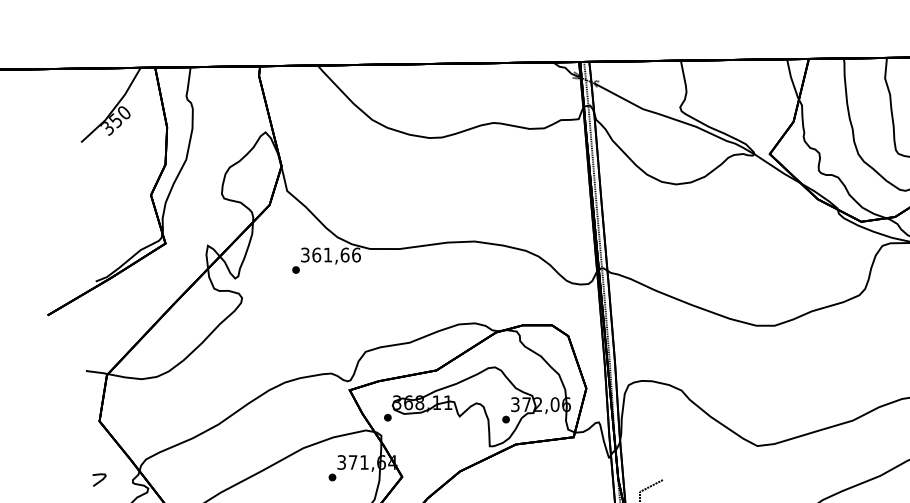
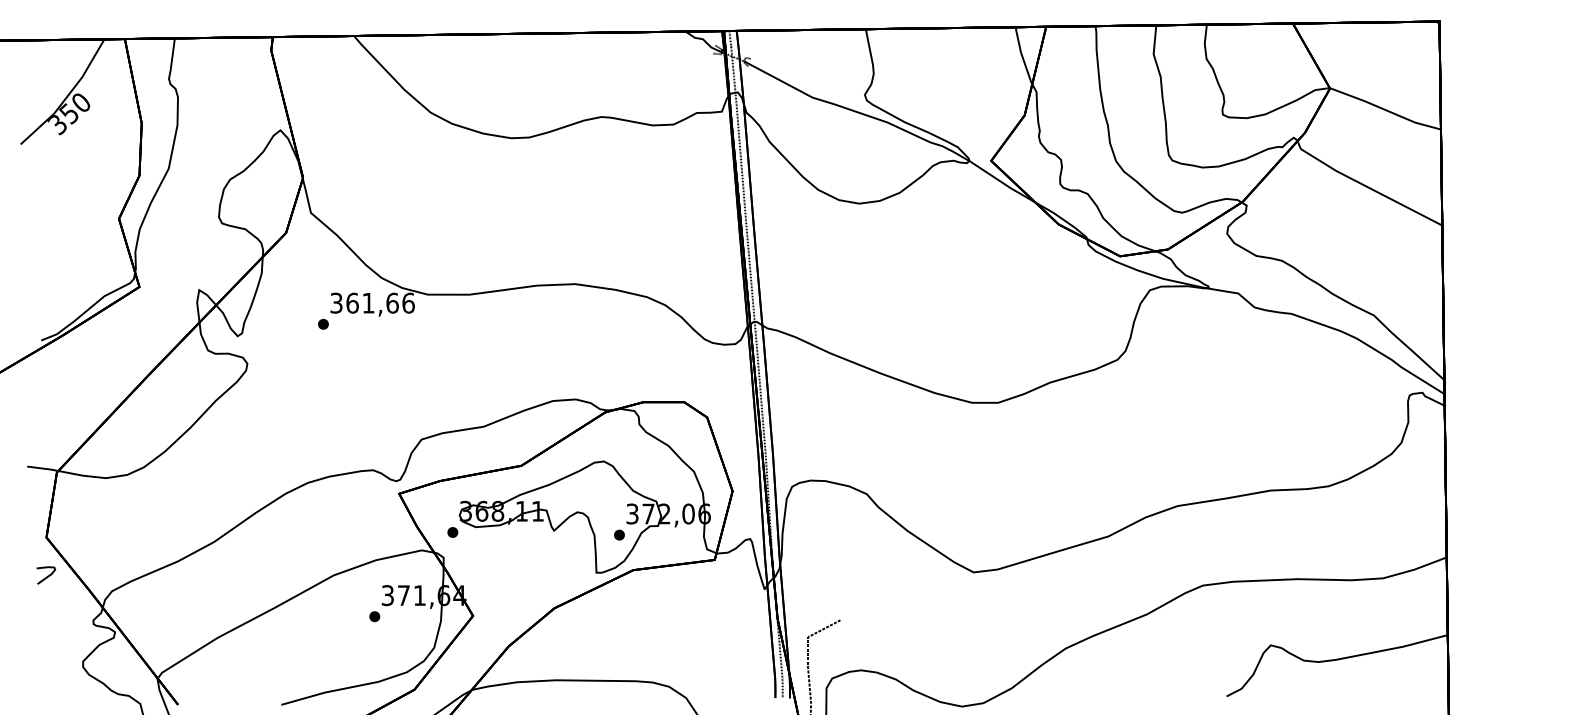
curve: (100, 480) -> (47, 575), moved

